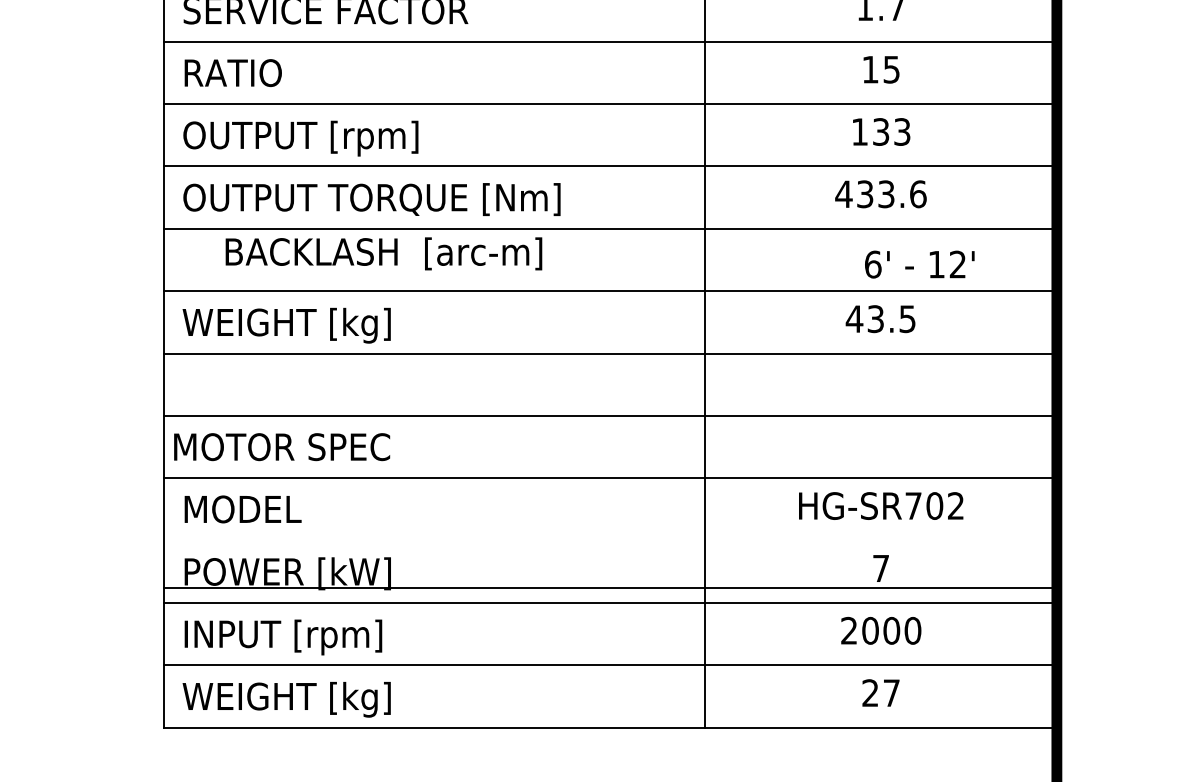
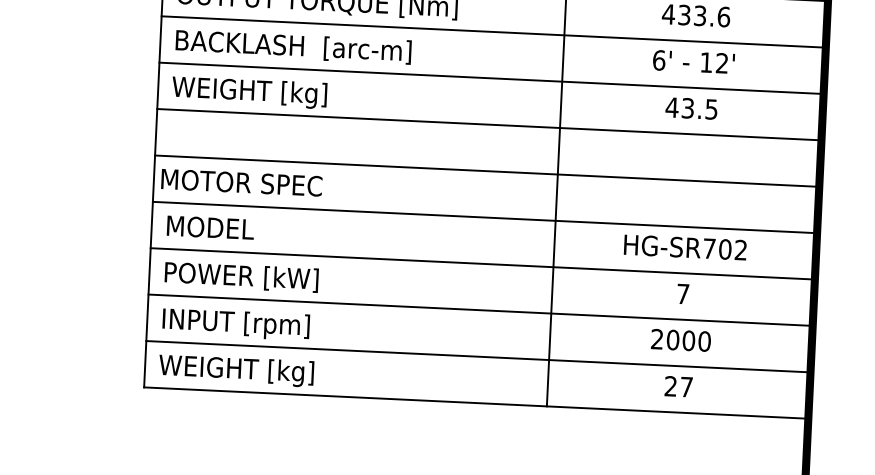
text: (383, 253) -> (293, 46), moved
text: (919, 264) -> (693, 61), moved
line: (610, 587) -> (482, 263), moved

